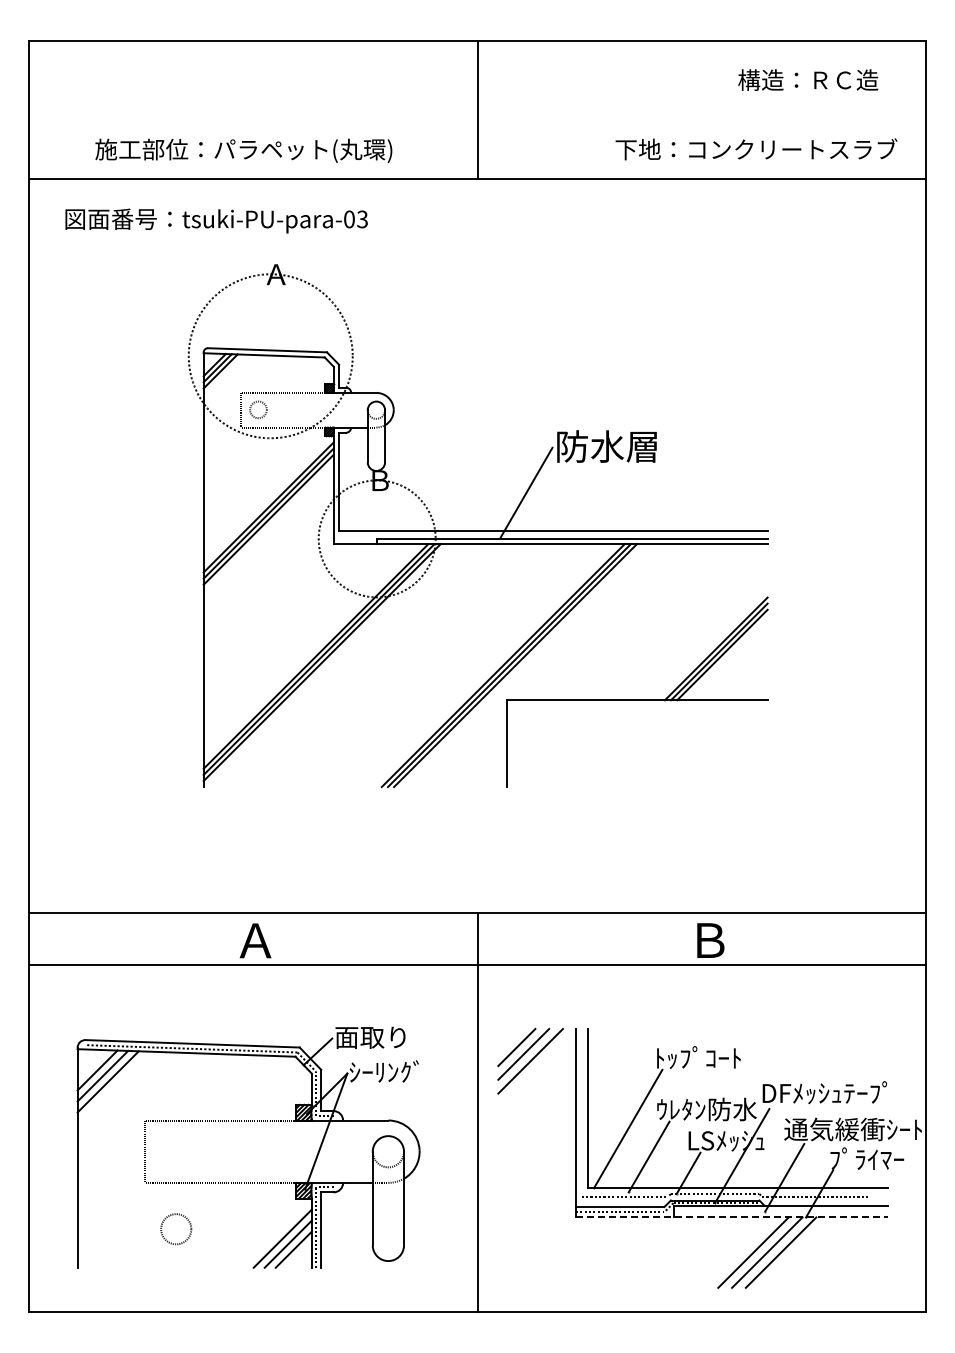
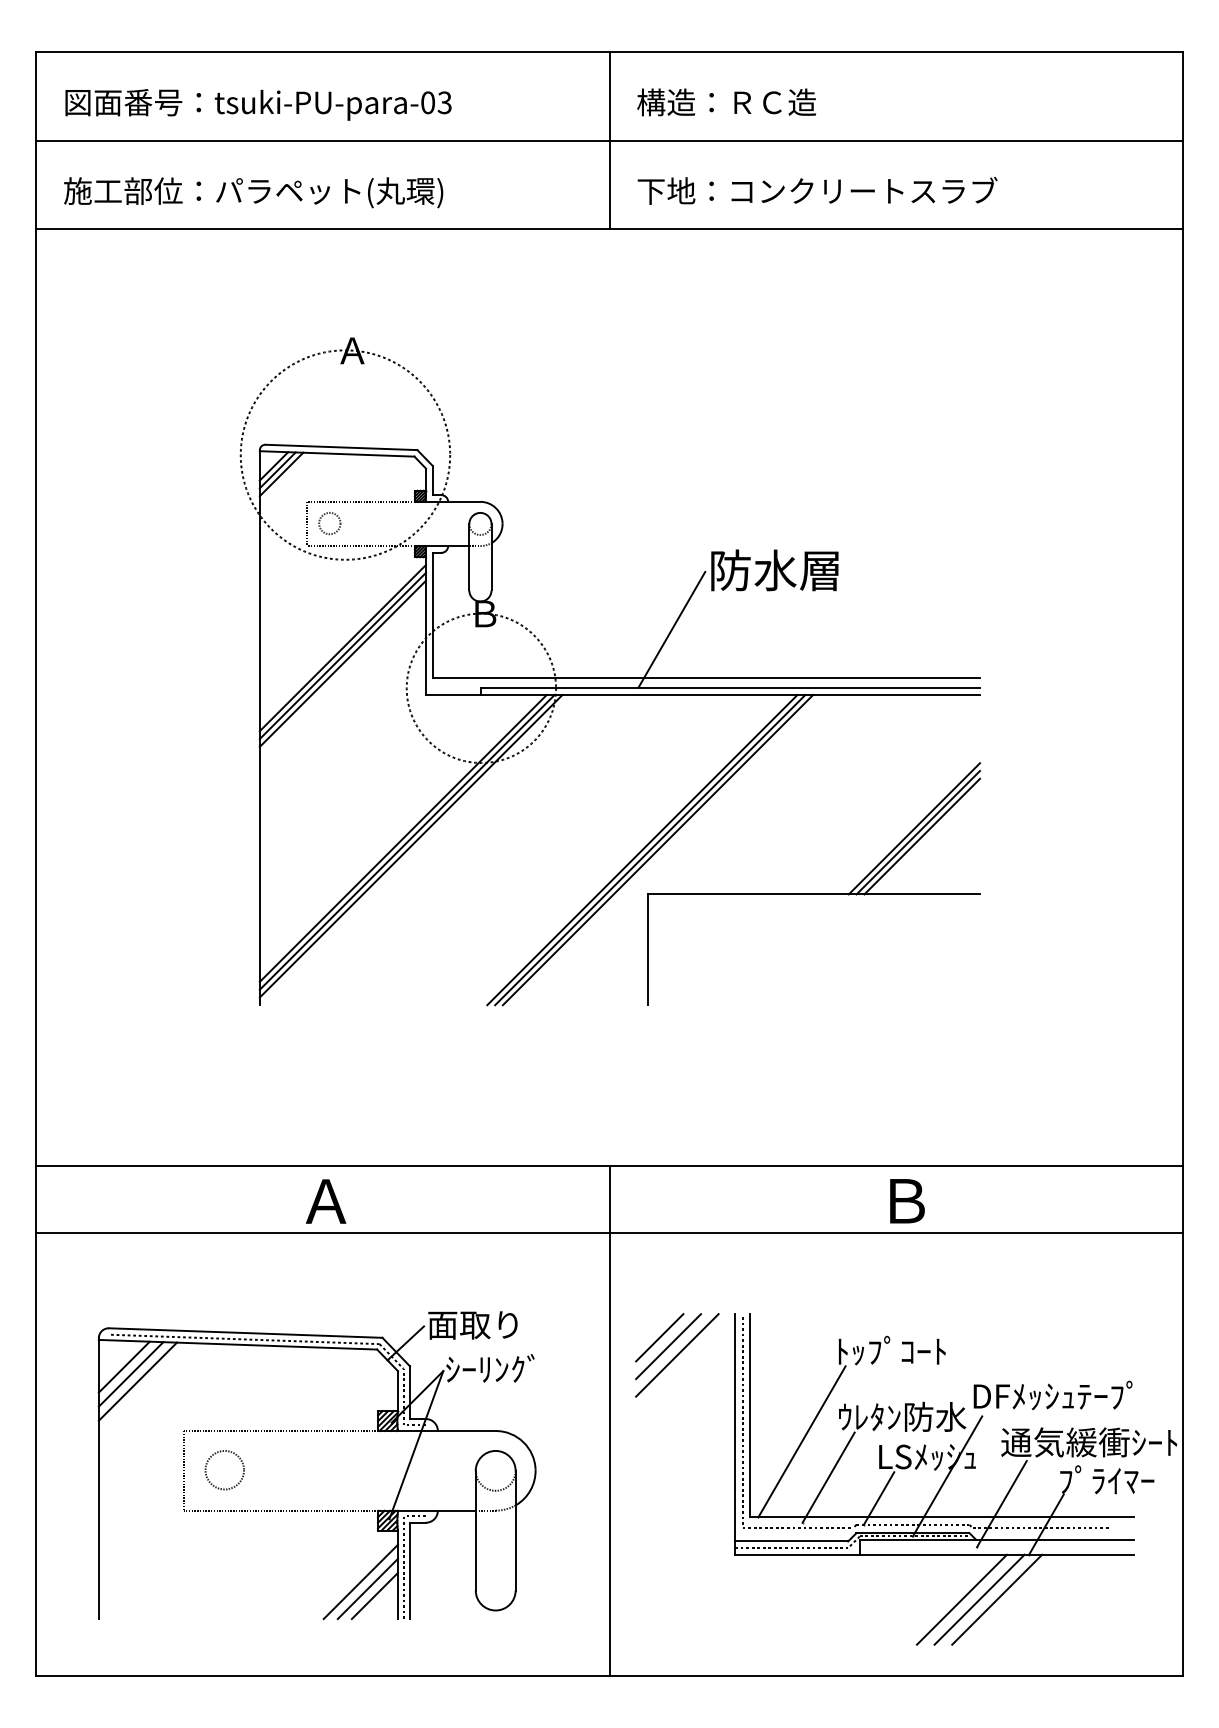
text: (808, 79) -> (726, 101), moved
line: (477, 109) -> (609, 139), added
text: (756, 149) -> (817, 191), moved
text: (243, 150) -> (253, 192), moved
text: (216, 220) -> (258, 104), moved
line: (581, 1111) -> (742, 1419), added
line: (732, 1217) -> (935, 1554), dashed -> solid
circle: (176, 1229) -> (225, 1470), moved

